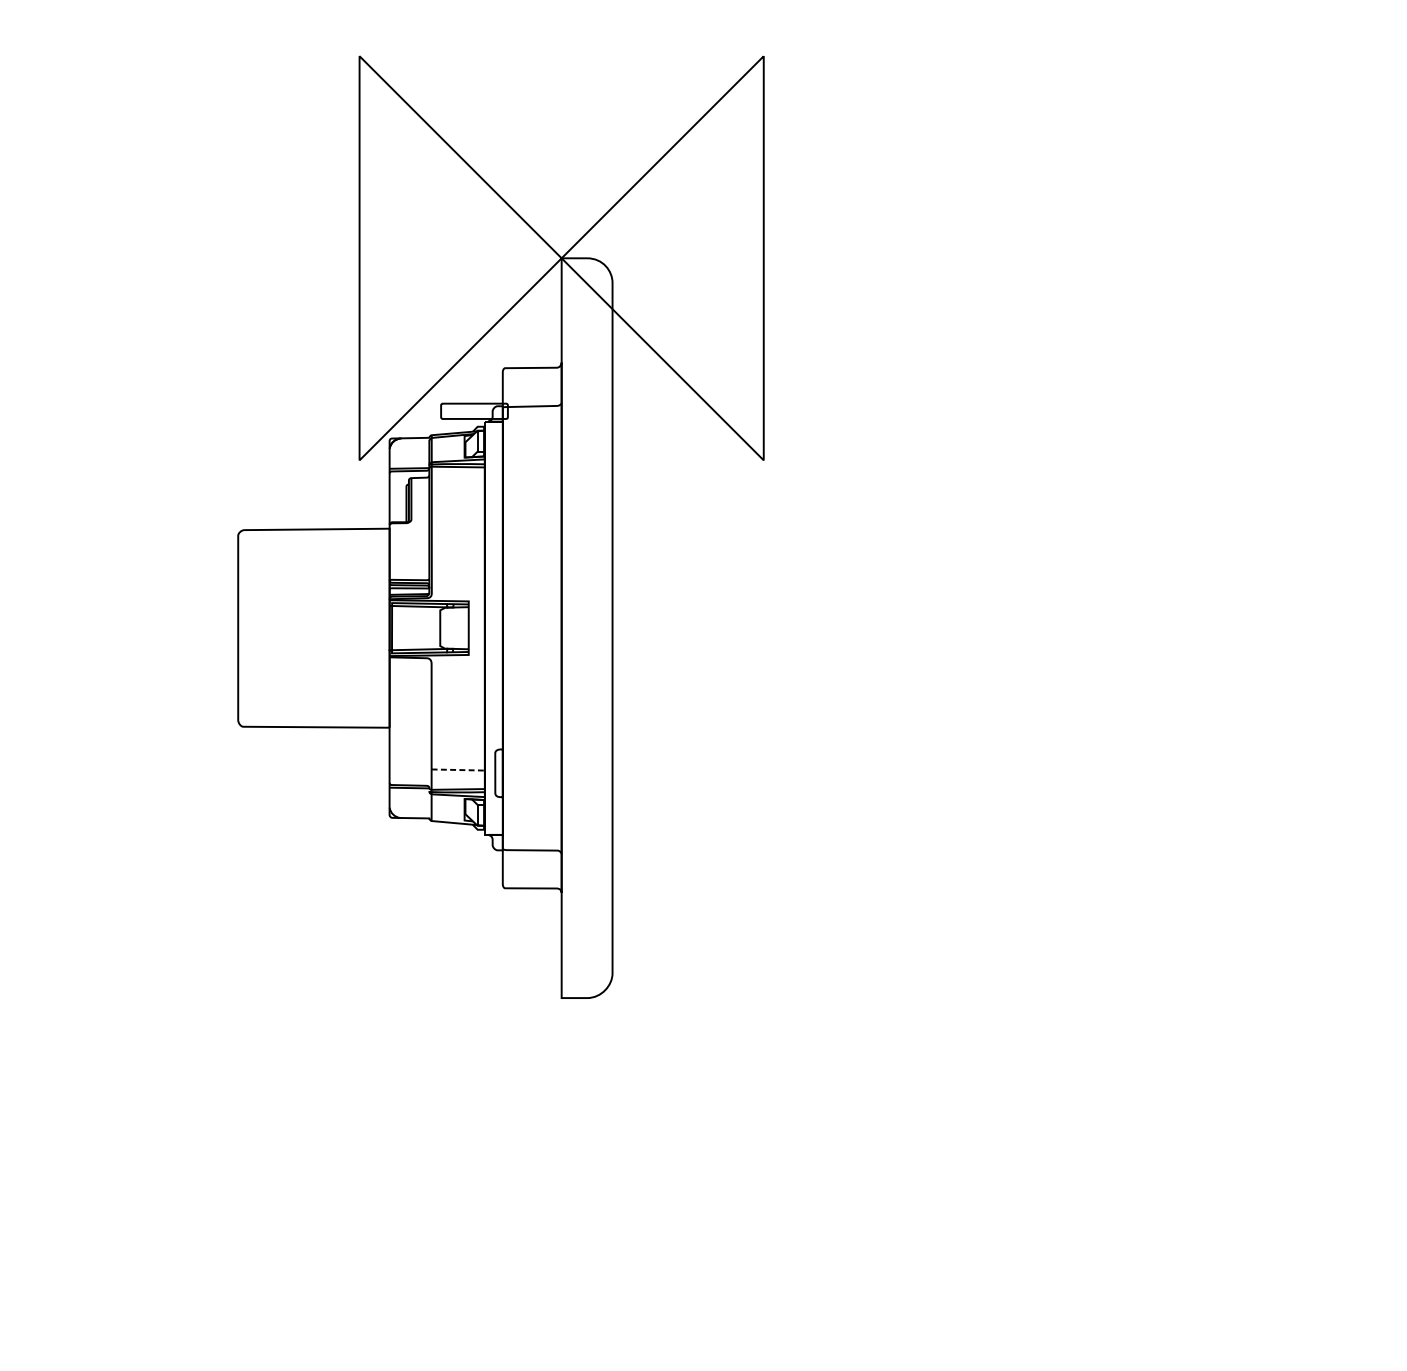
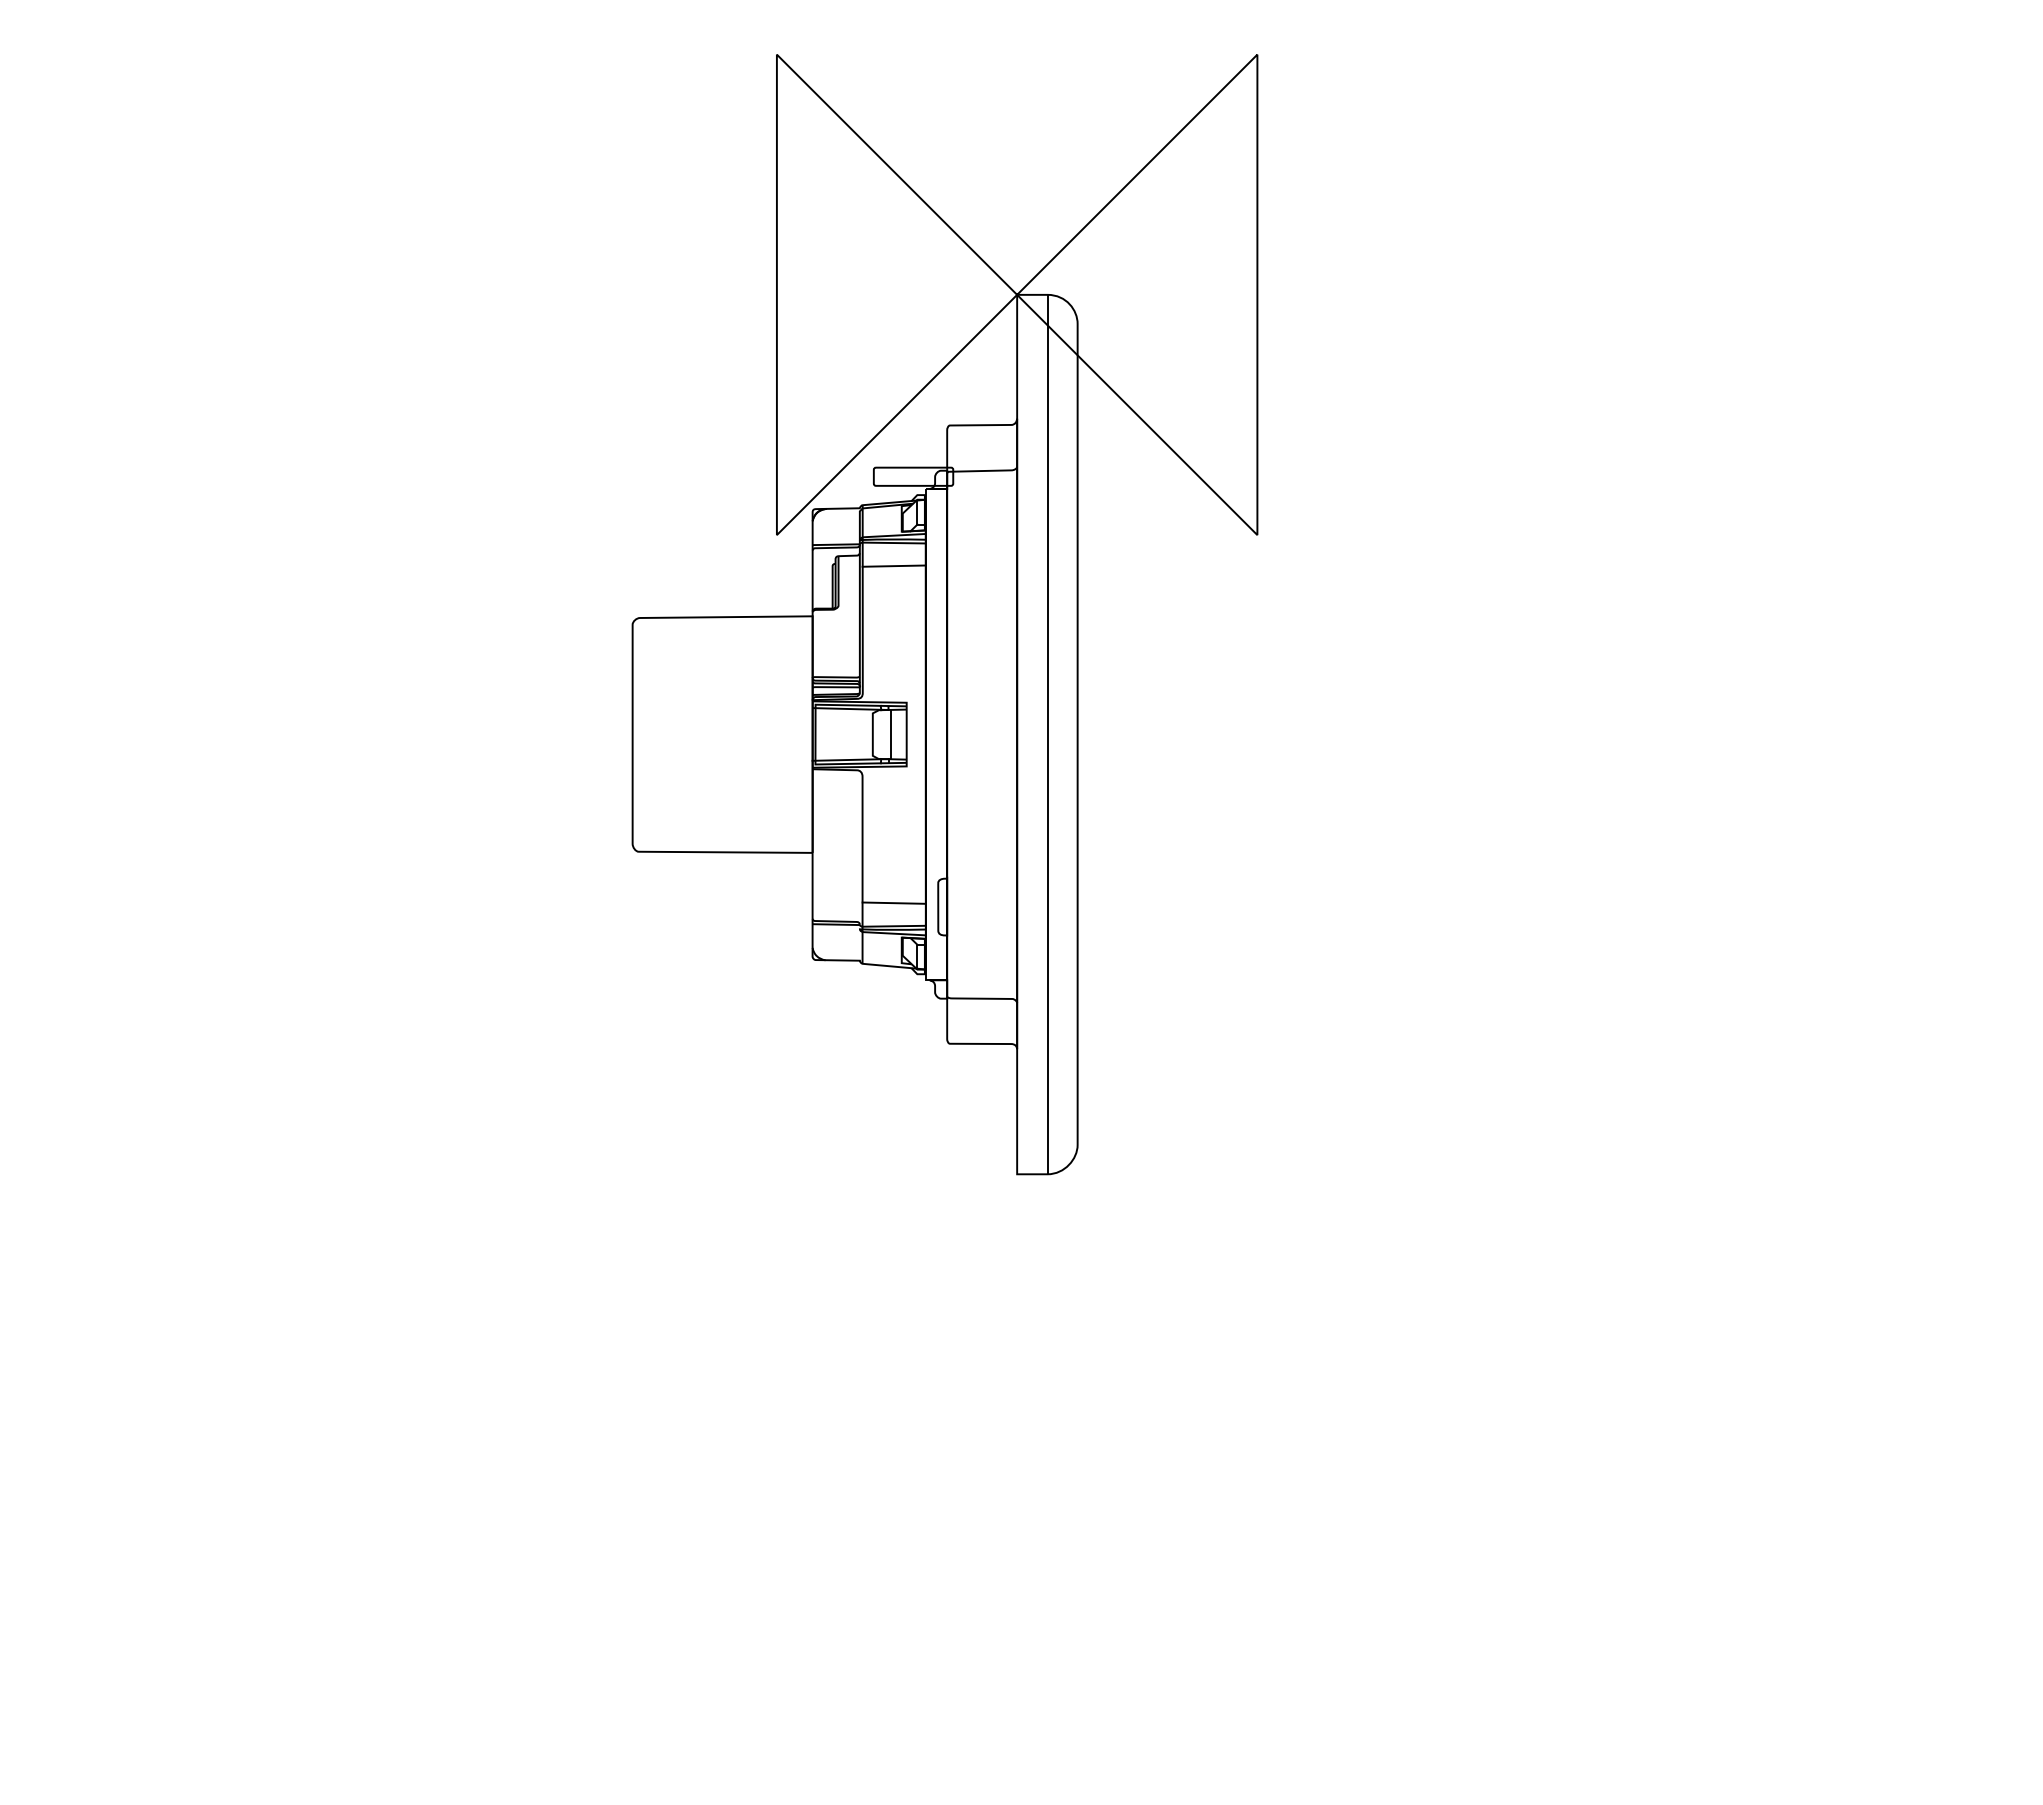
line: (457, 485) -> (893, 565), added
line: (455, 628) -> (891, 734), added
line: (587, 628) -> (1047, 734), added
line: (458, 770) -> (894, 903), dashed -> solid

